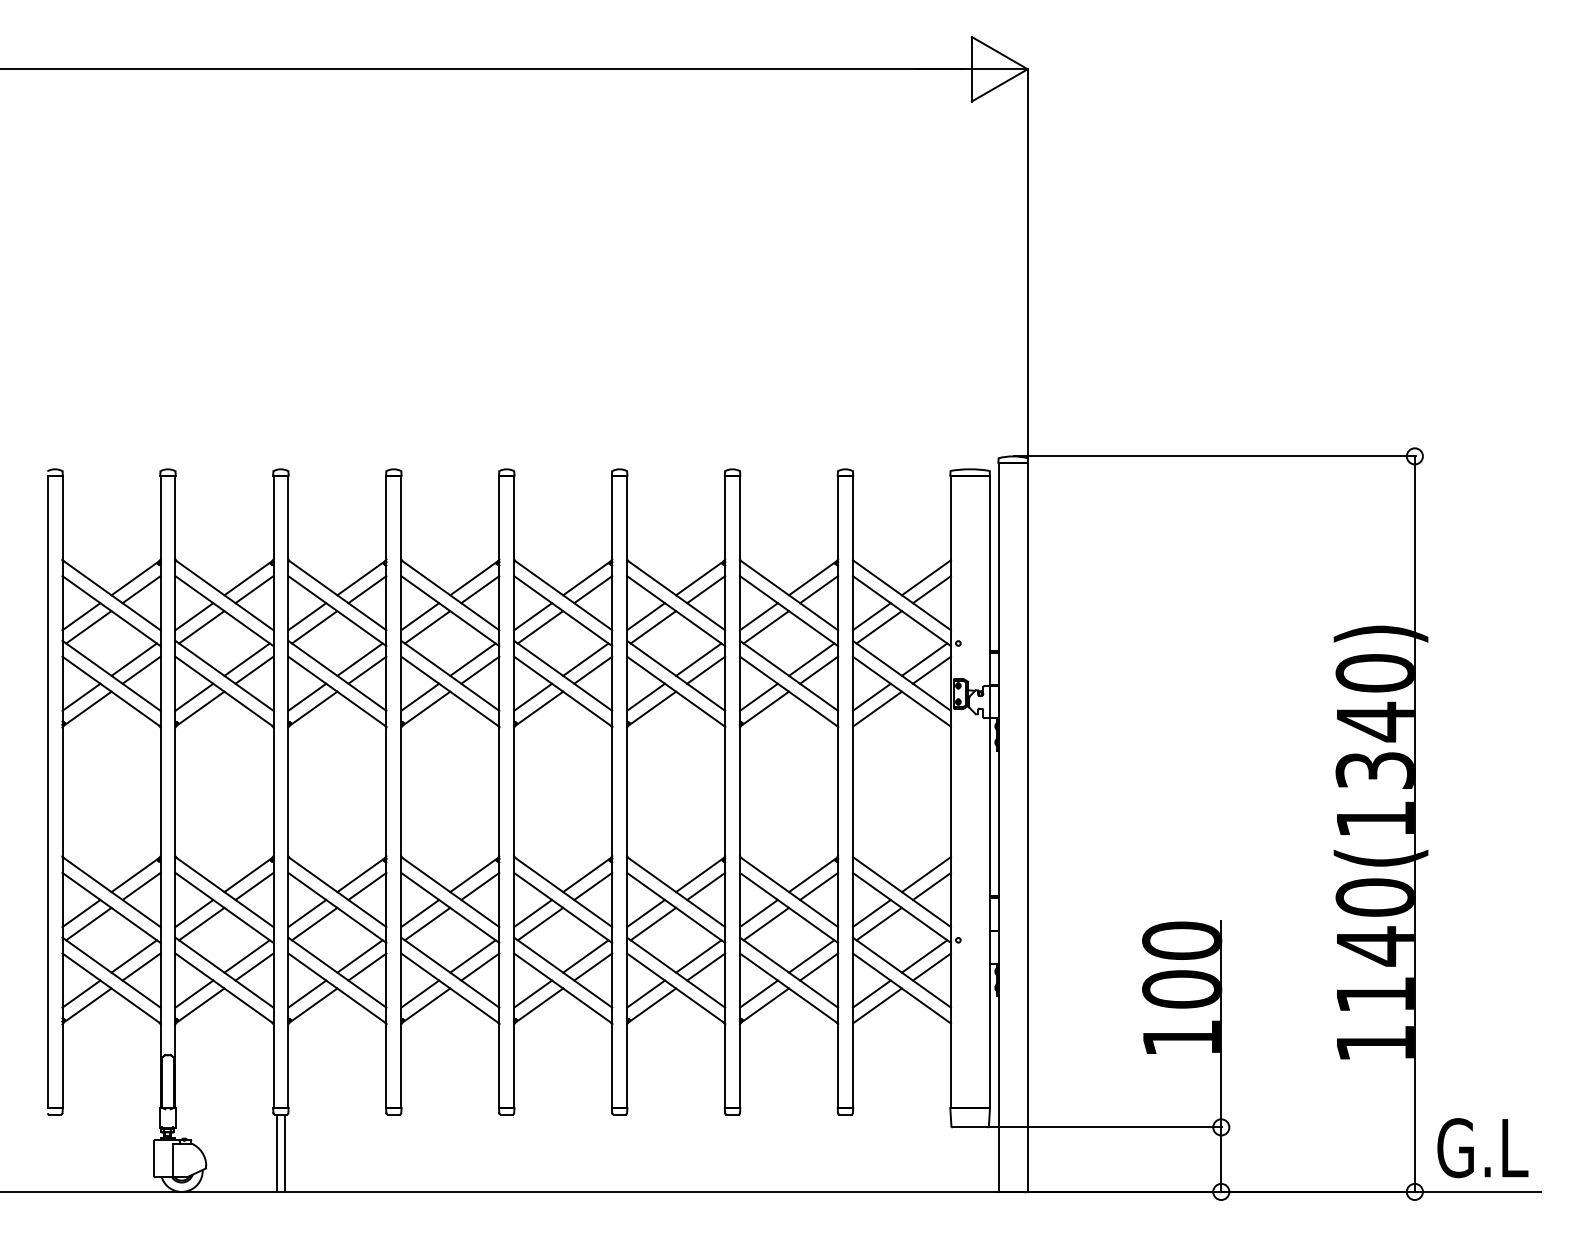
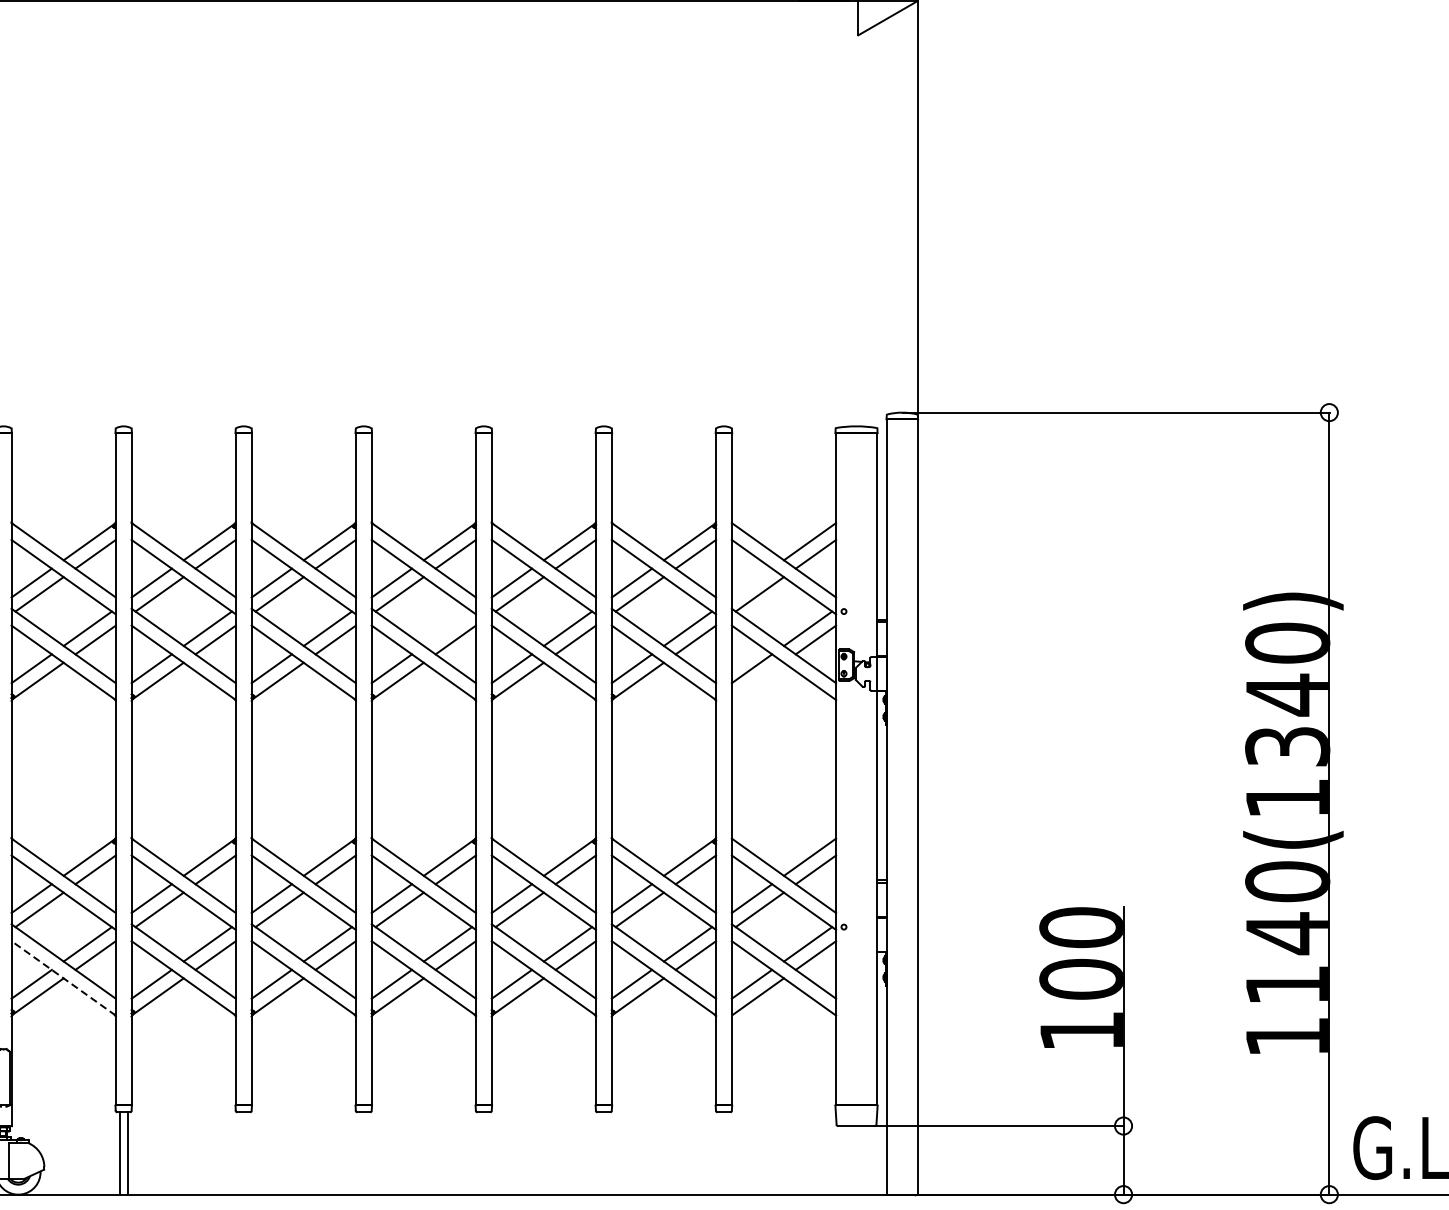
line: (871, 616) -> (751, 582), removed
line: (585, 659) -> (447, 628), removed
line: (877, 708) -> (758, 680), removed
line: (224, 988) -> (63, 978), solid -> dashed

